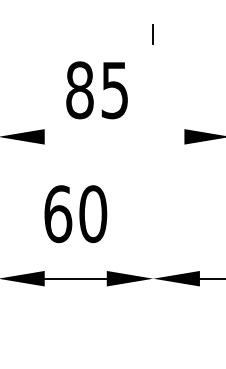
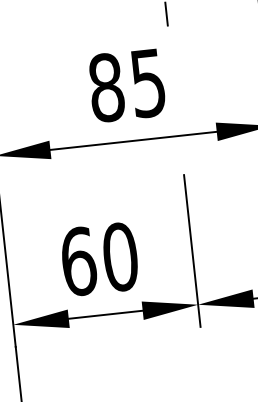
text: (96, 90) -> (126, 85), moved
line: (114, 136) -> (133, 140), added
text: (75, 214) -> (99, 259), moved
line: (153, 233) -> (192, 250), added

